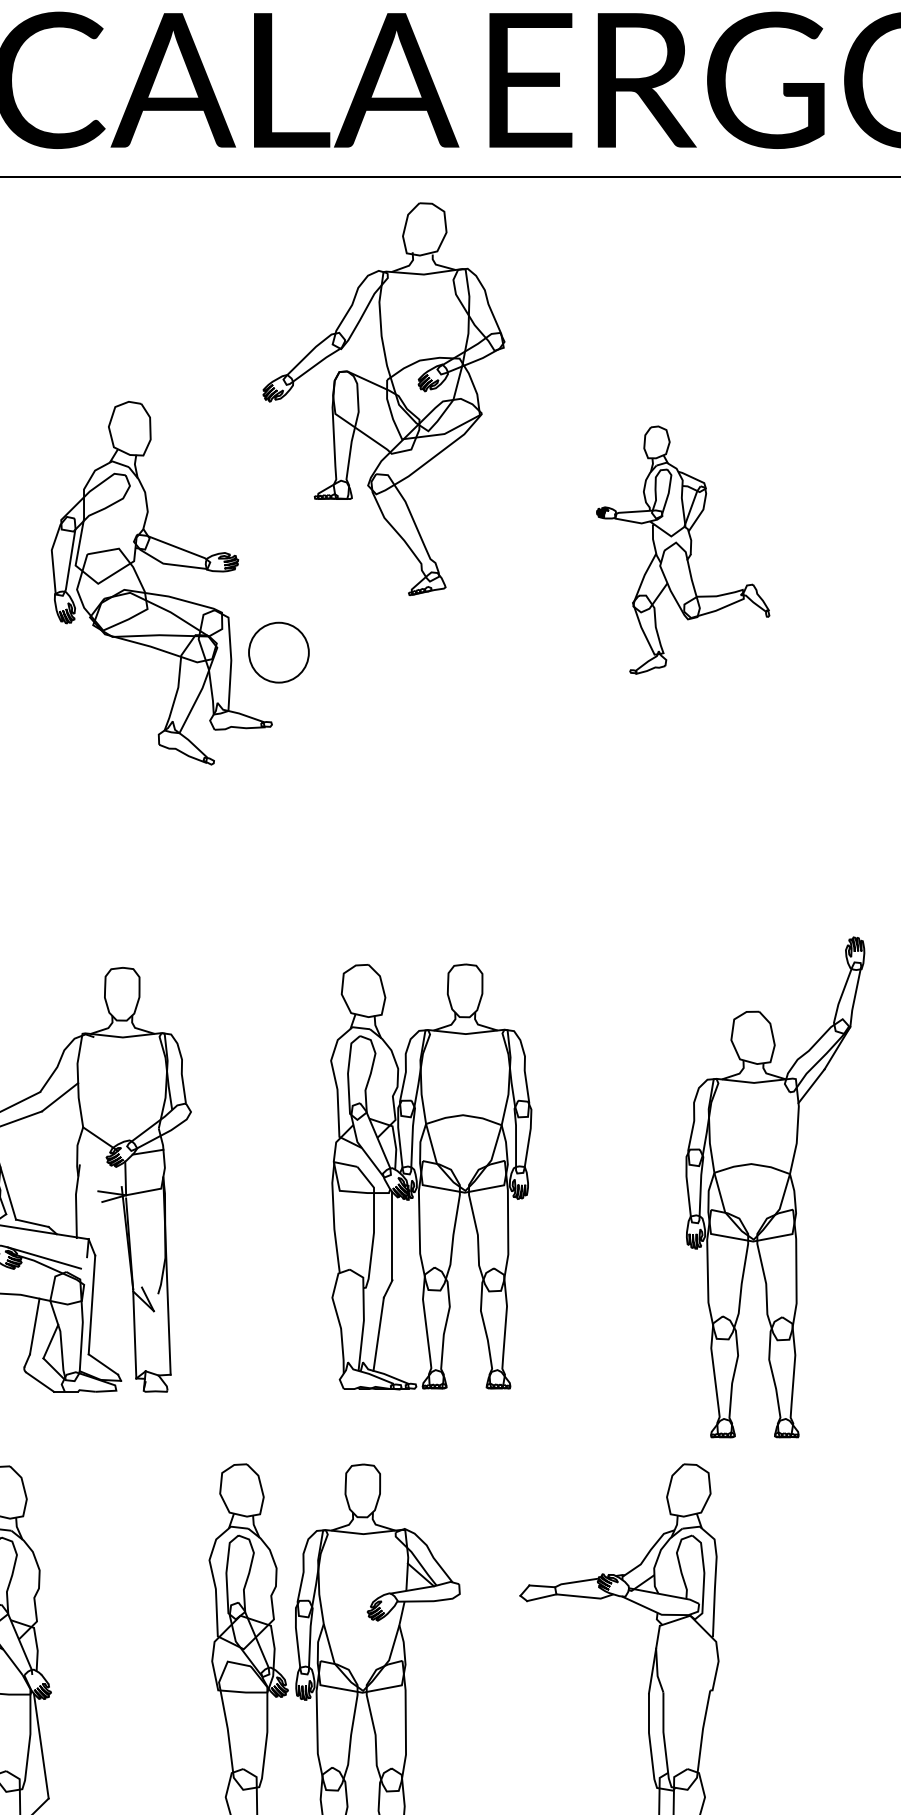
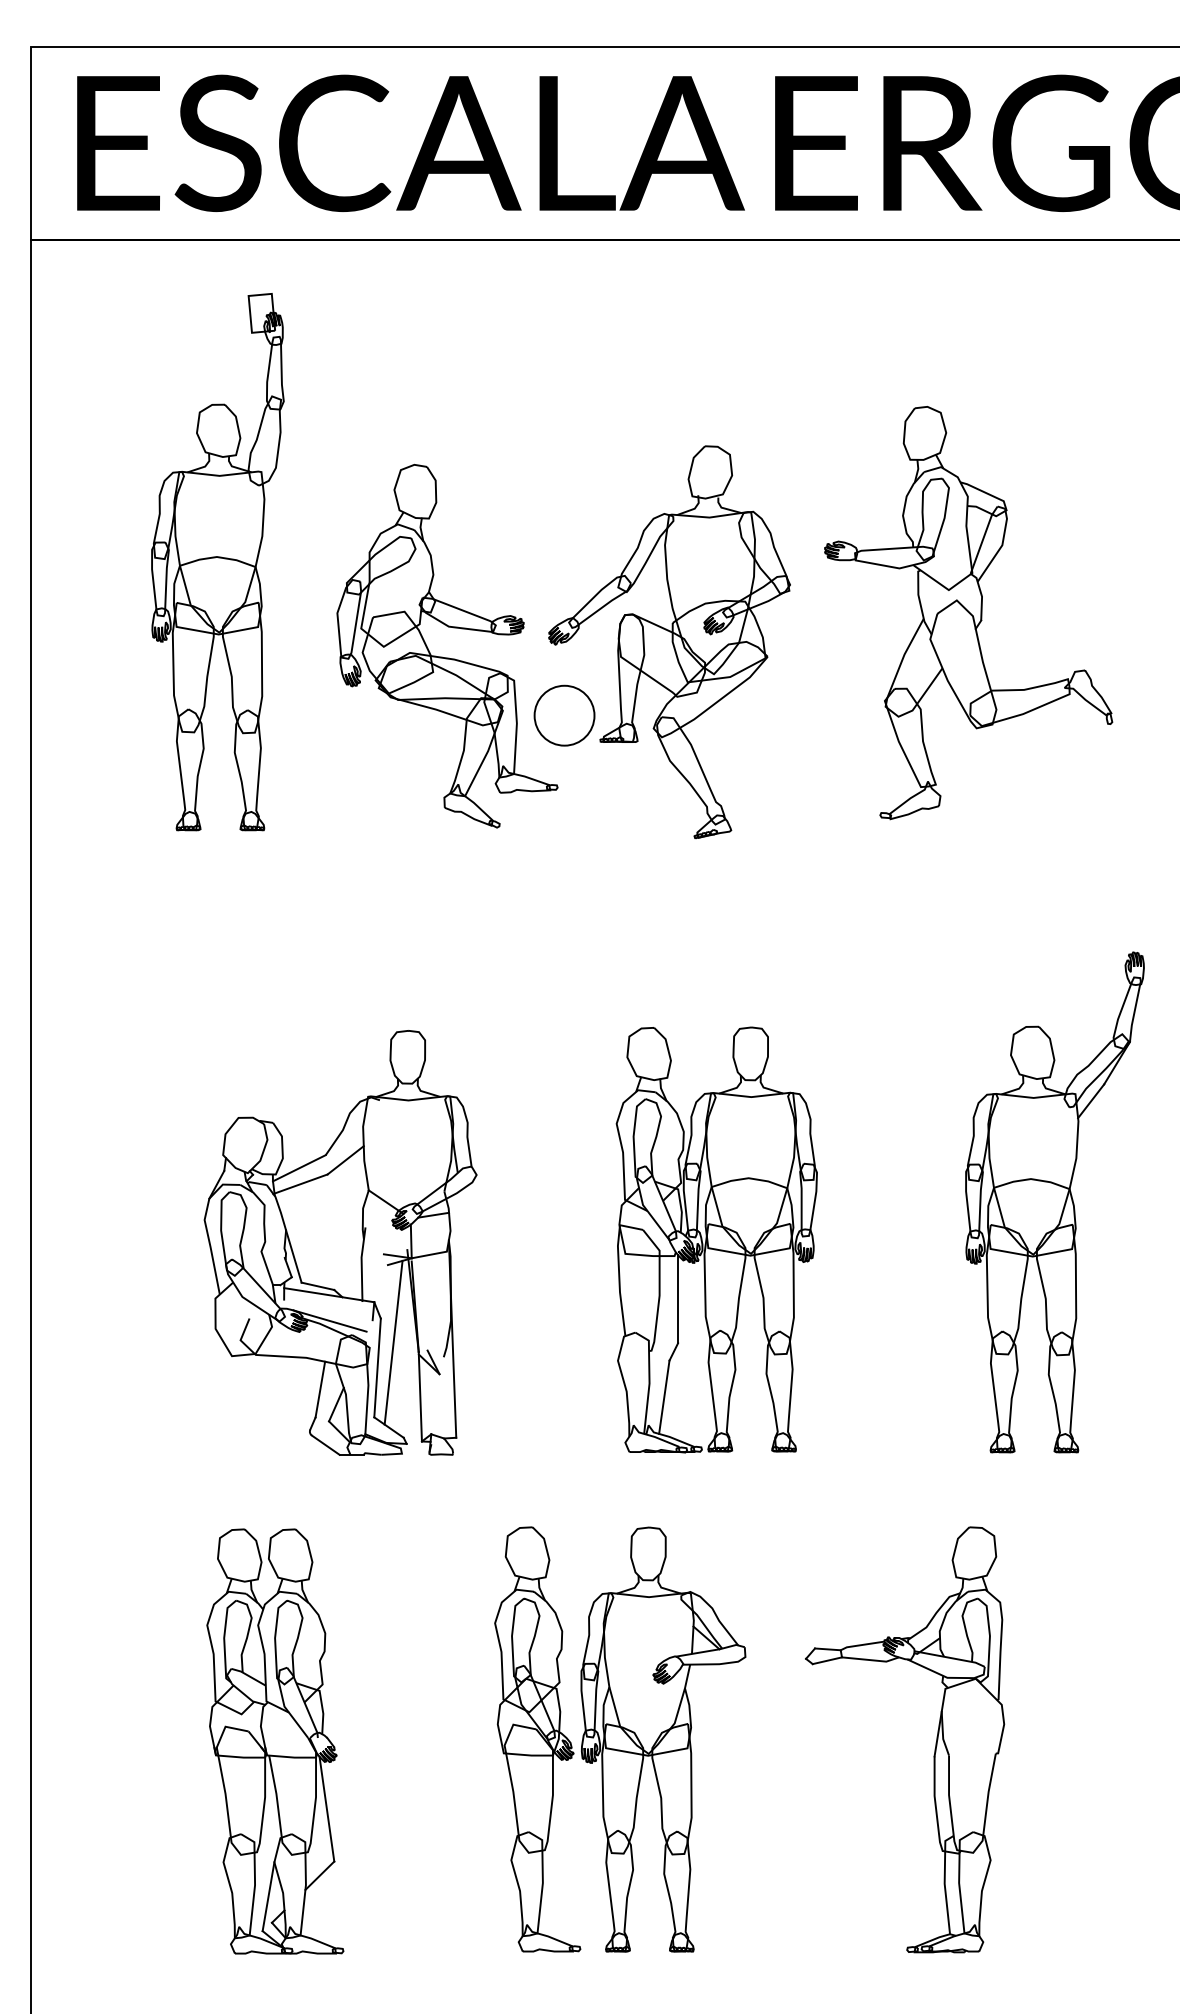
part: (383, 399) -> (669, 642), moved
part: (682, 550) -> (968, 613), size x1.67
part: (774, 1187) -> (1054, 1202), moved
line: (107, 1279) -> (393, 1342), added

